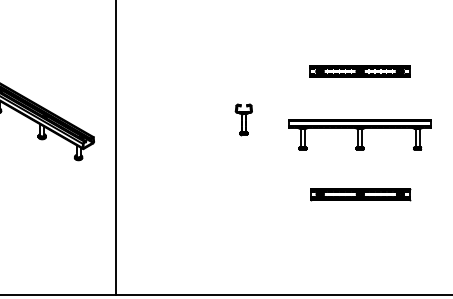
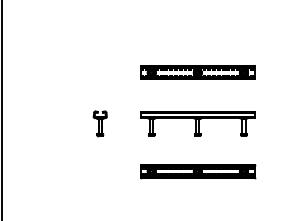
part: (359, 71) -> (197, 72), size x1.43
part: (243, 119) -> (99, 123), moved
part: (360, 194) -> (198, 171), size x1.43

